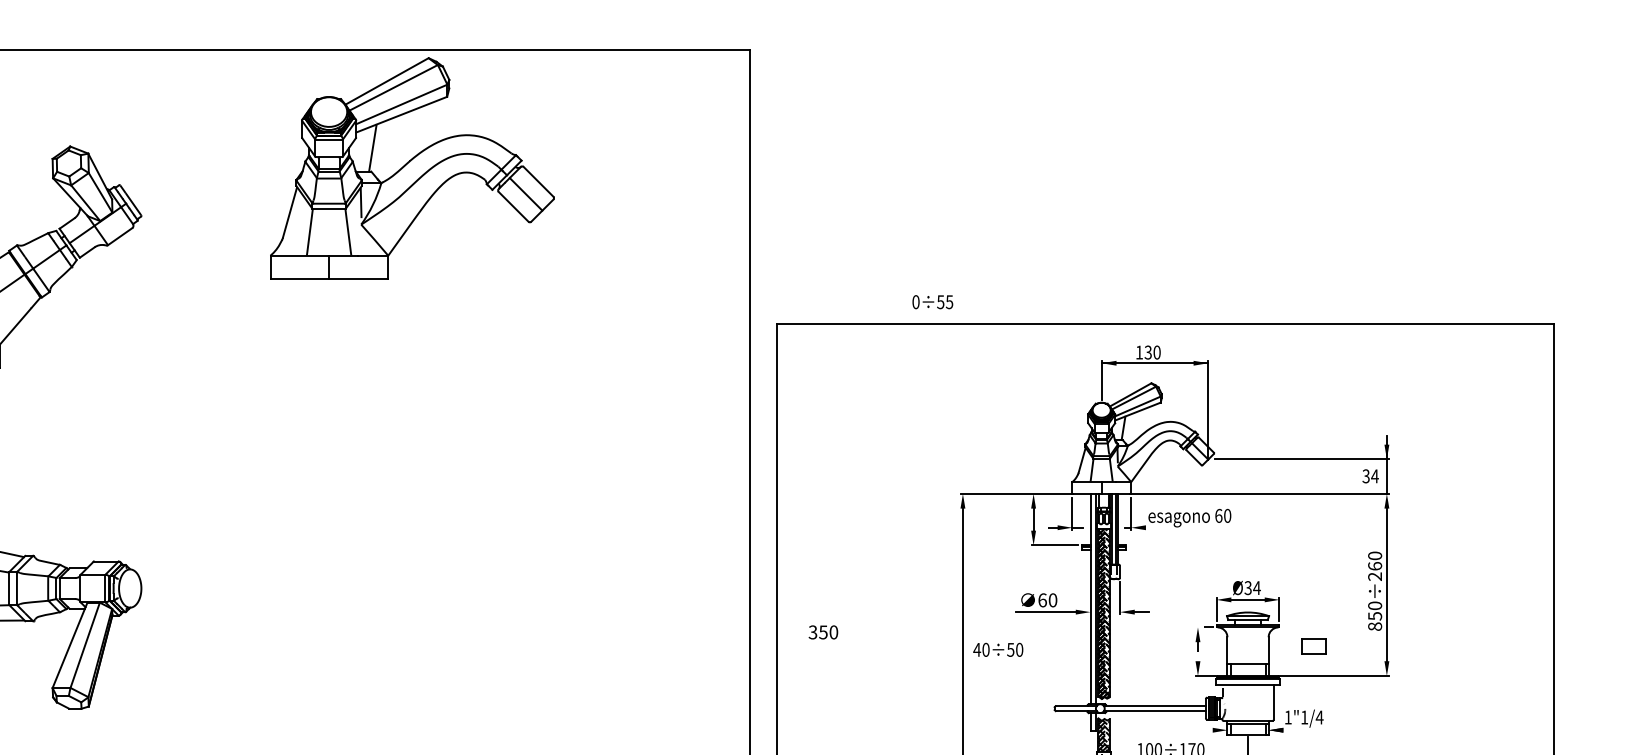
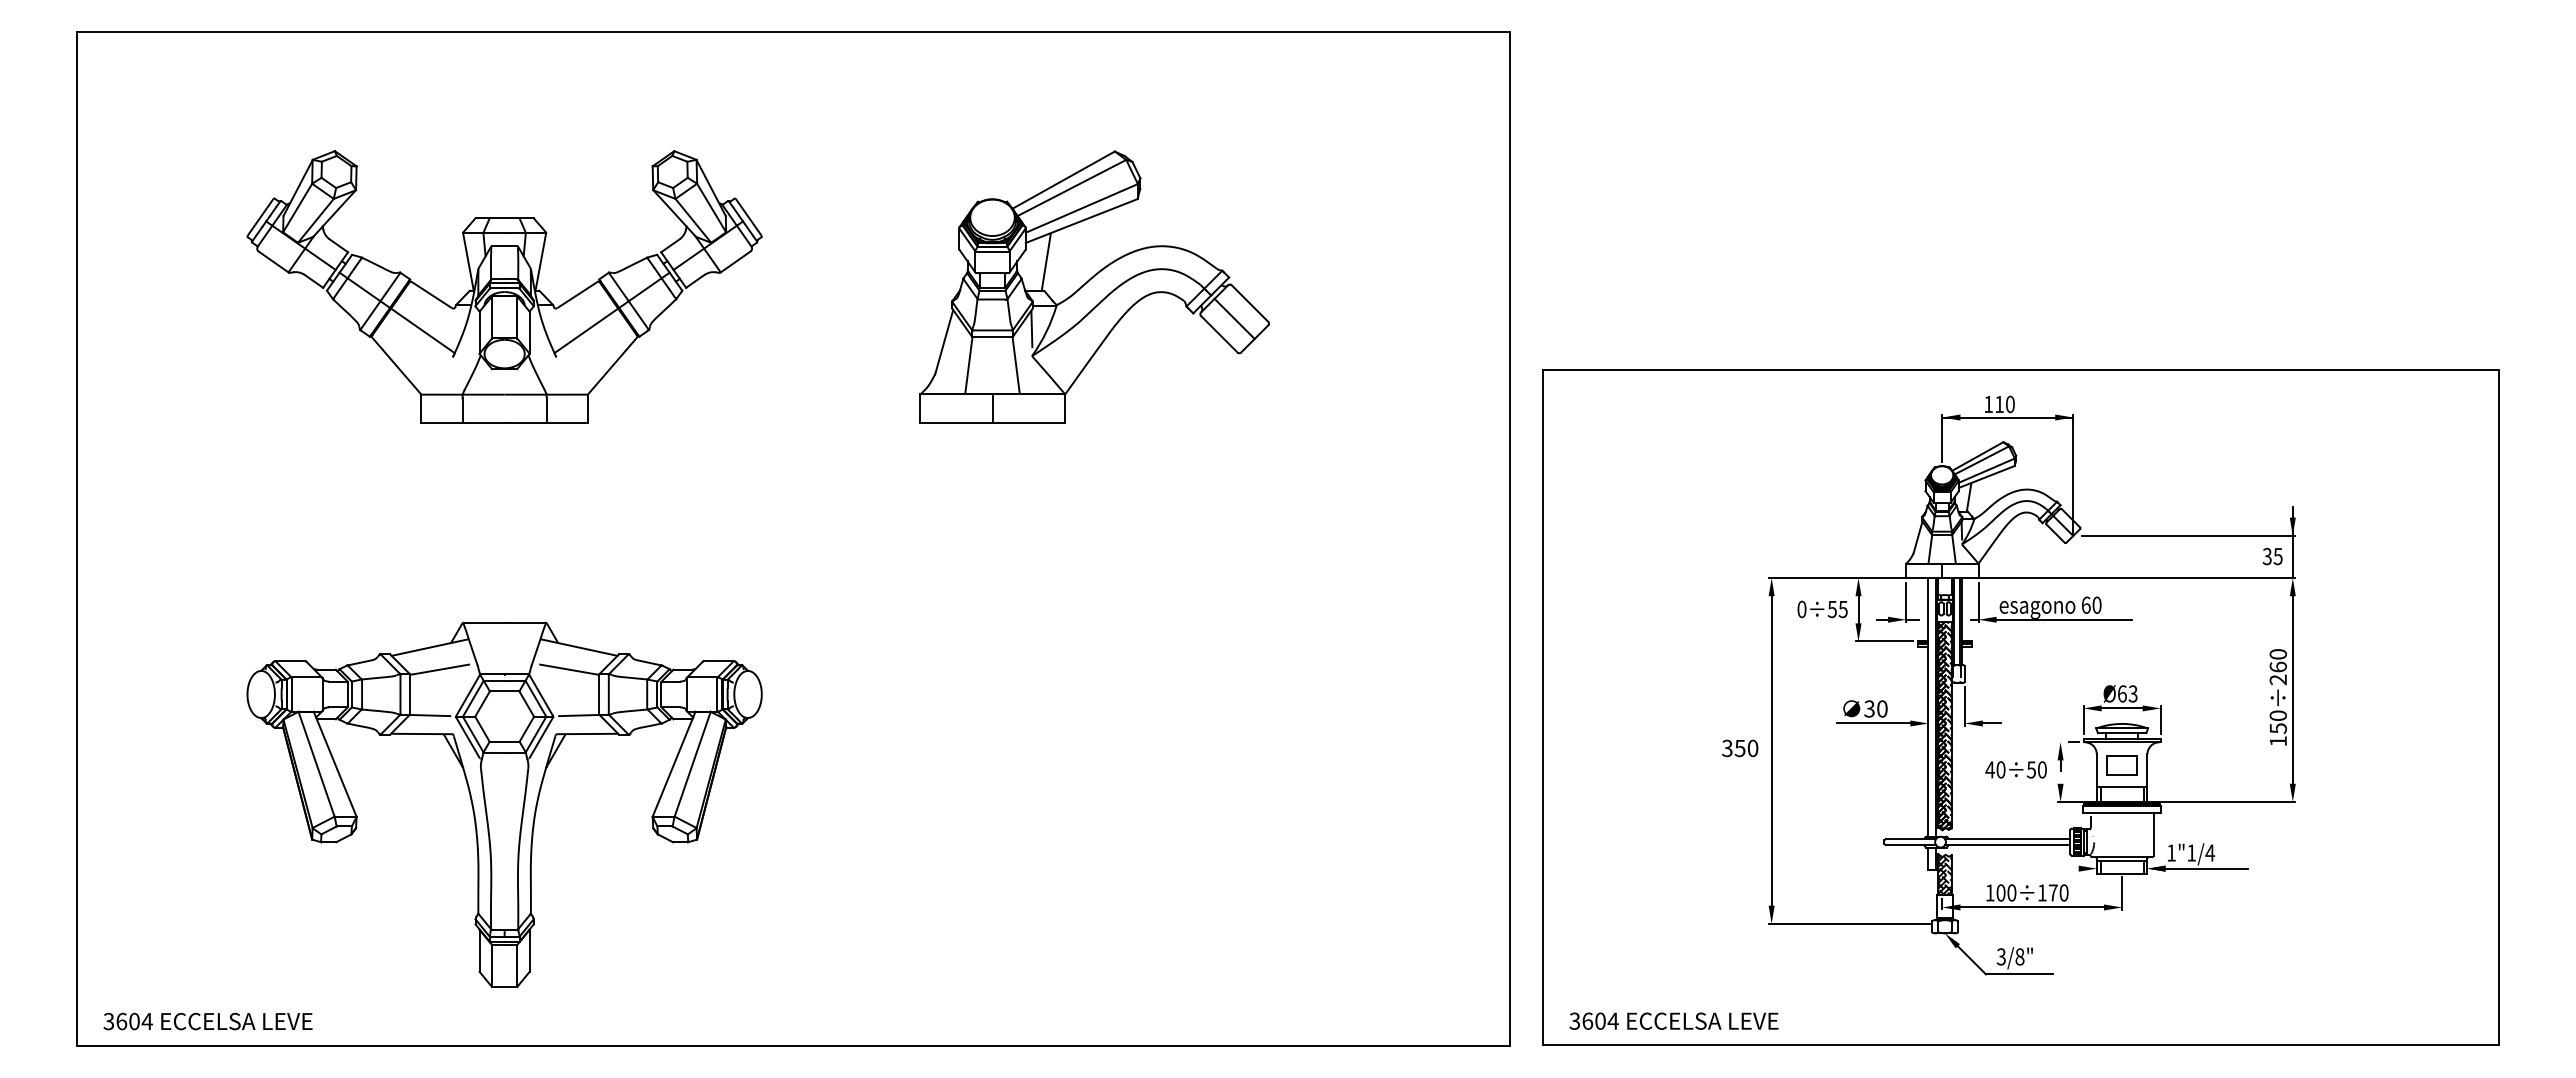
part: (412, 167) -> (1094, 286), moved
text: (932, 302) -> (1822, 609), moved
text: (1148, 352) -> (1999, 404), 130 -> 110
text: (1375, 476) -> (2278, 556), 34 -> 35
line: (1201, 527) -> (2064, 619), added
text: (1252, 587) -> (2127, 693), Ø34 -> Ø63
text: (1042, 599) -> (1869, 708), 60 -> 30
text: (1374, 626) -> (2277, 741), 850÷260 -> 150÷260
text: (823, 632) -> (1740, 748), moved
part: (1313, 646) -> (2121, 765), moved
text: (997, 649) -> (2015, 769), moved
line: (1316, 730) -> (2206, 868), added

